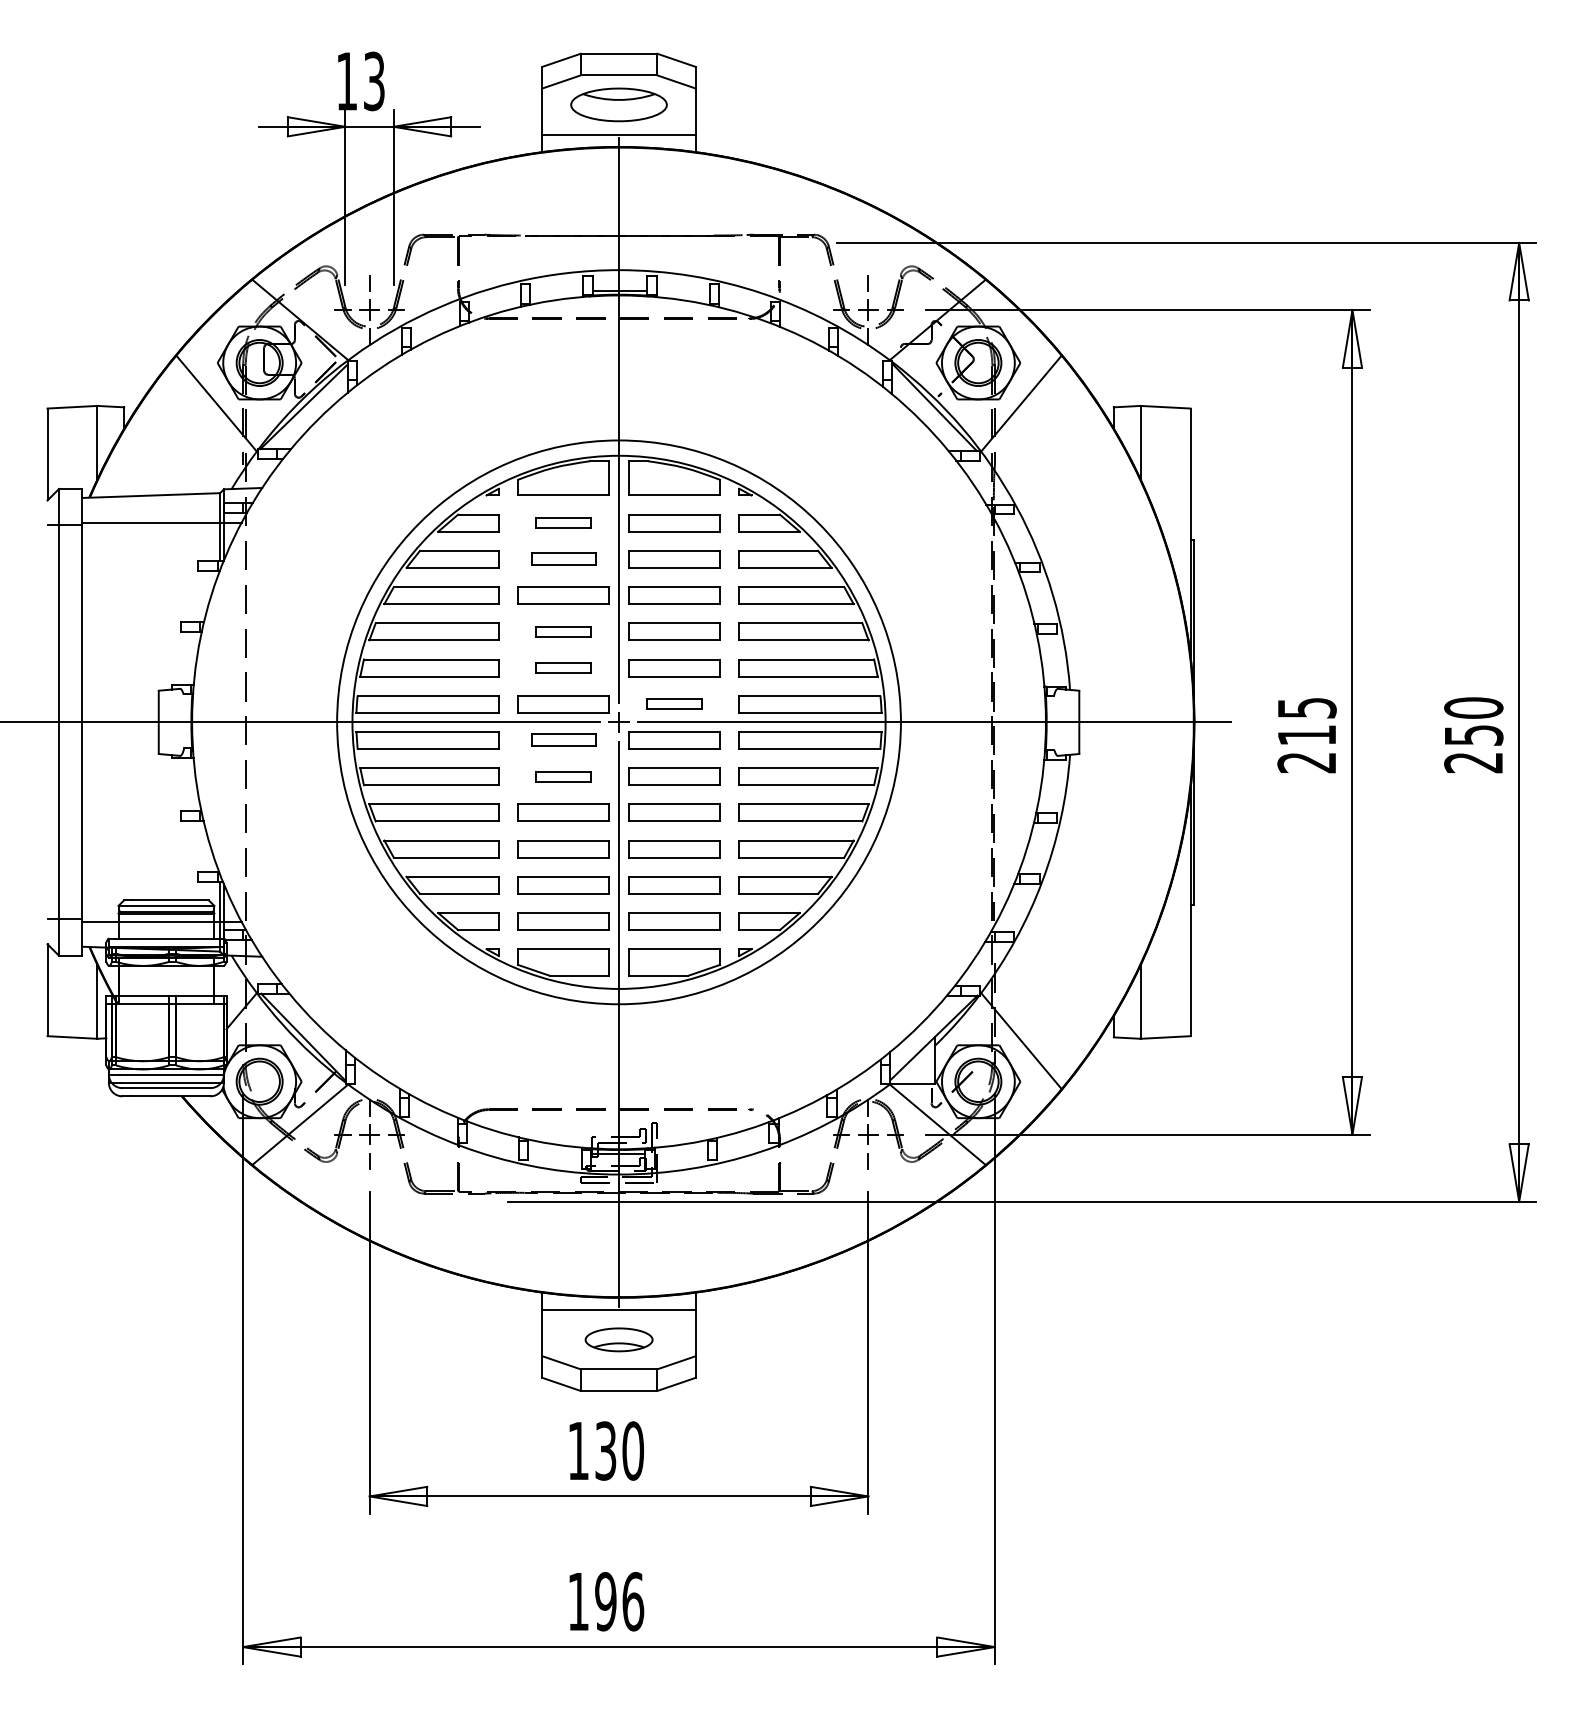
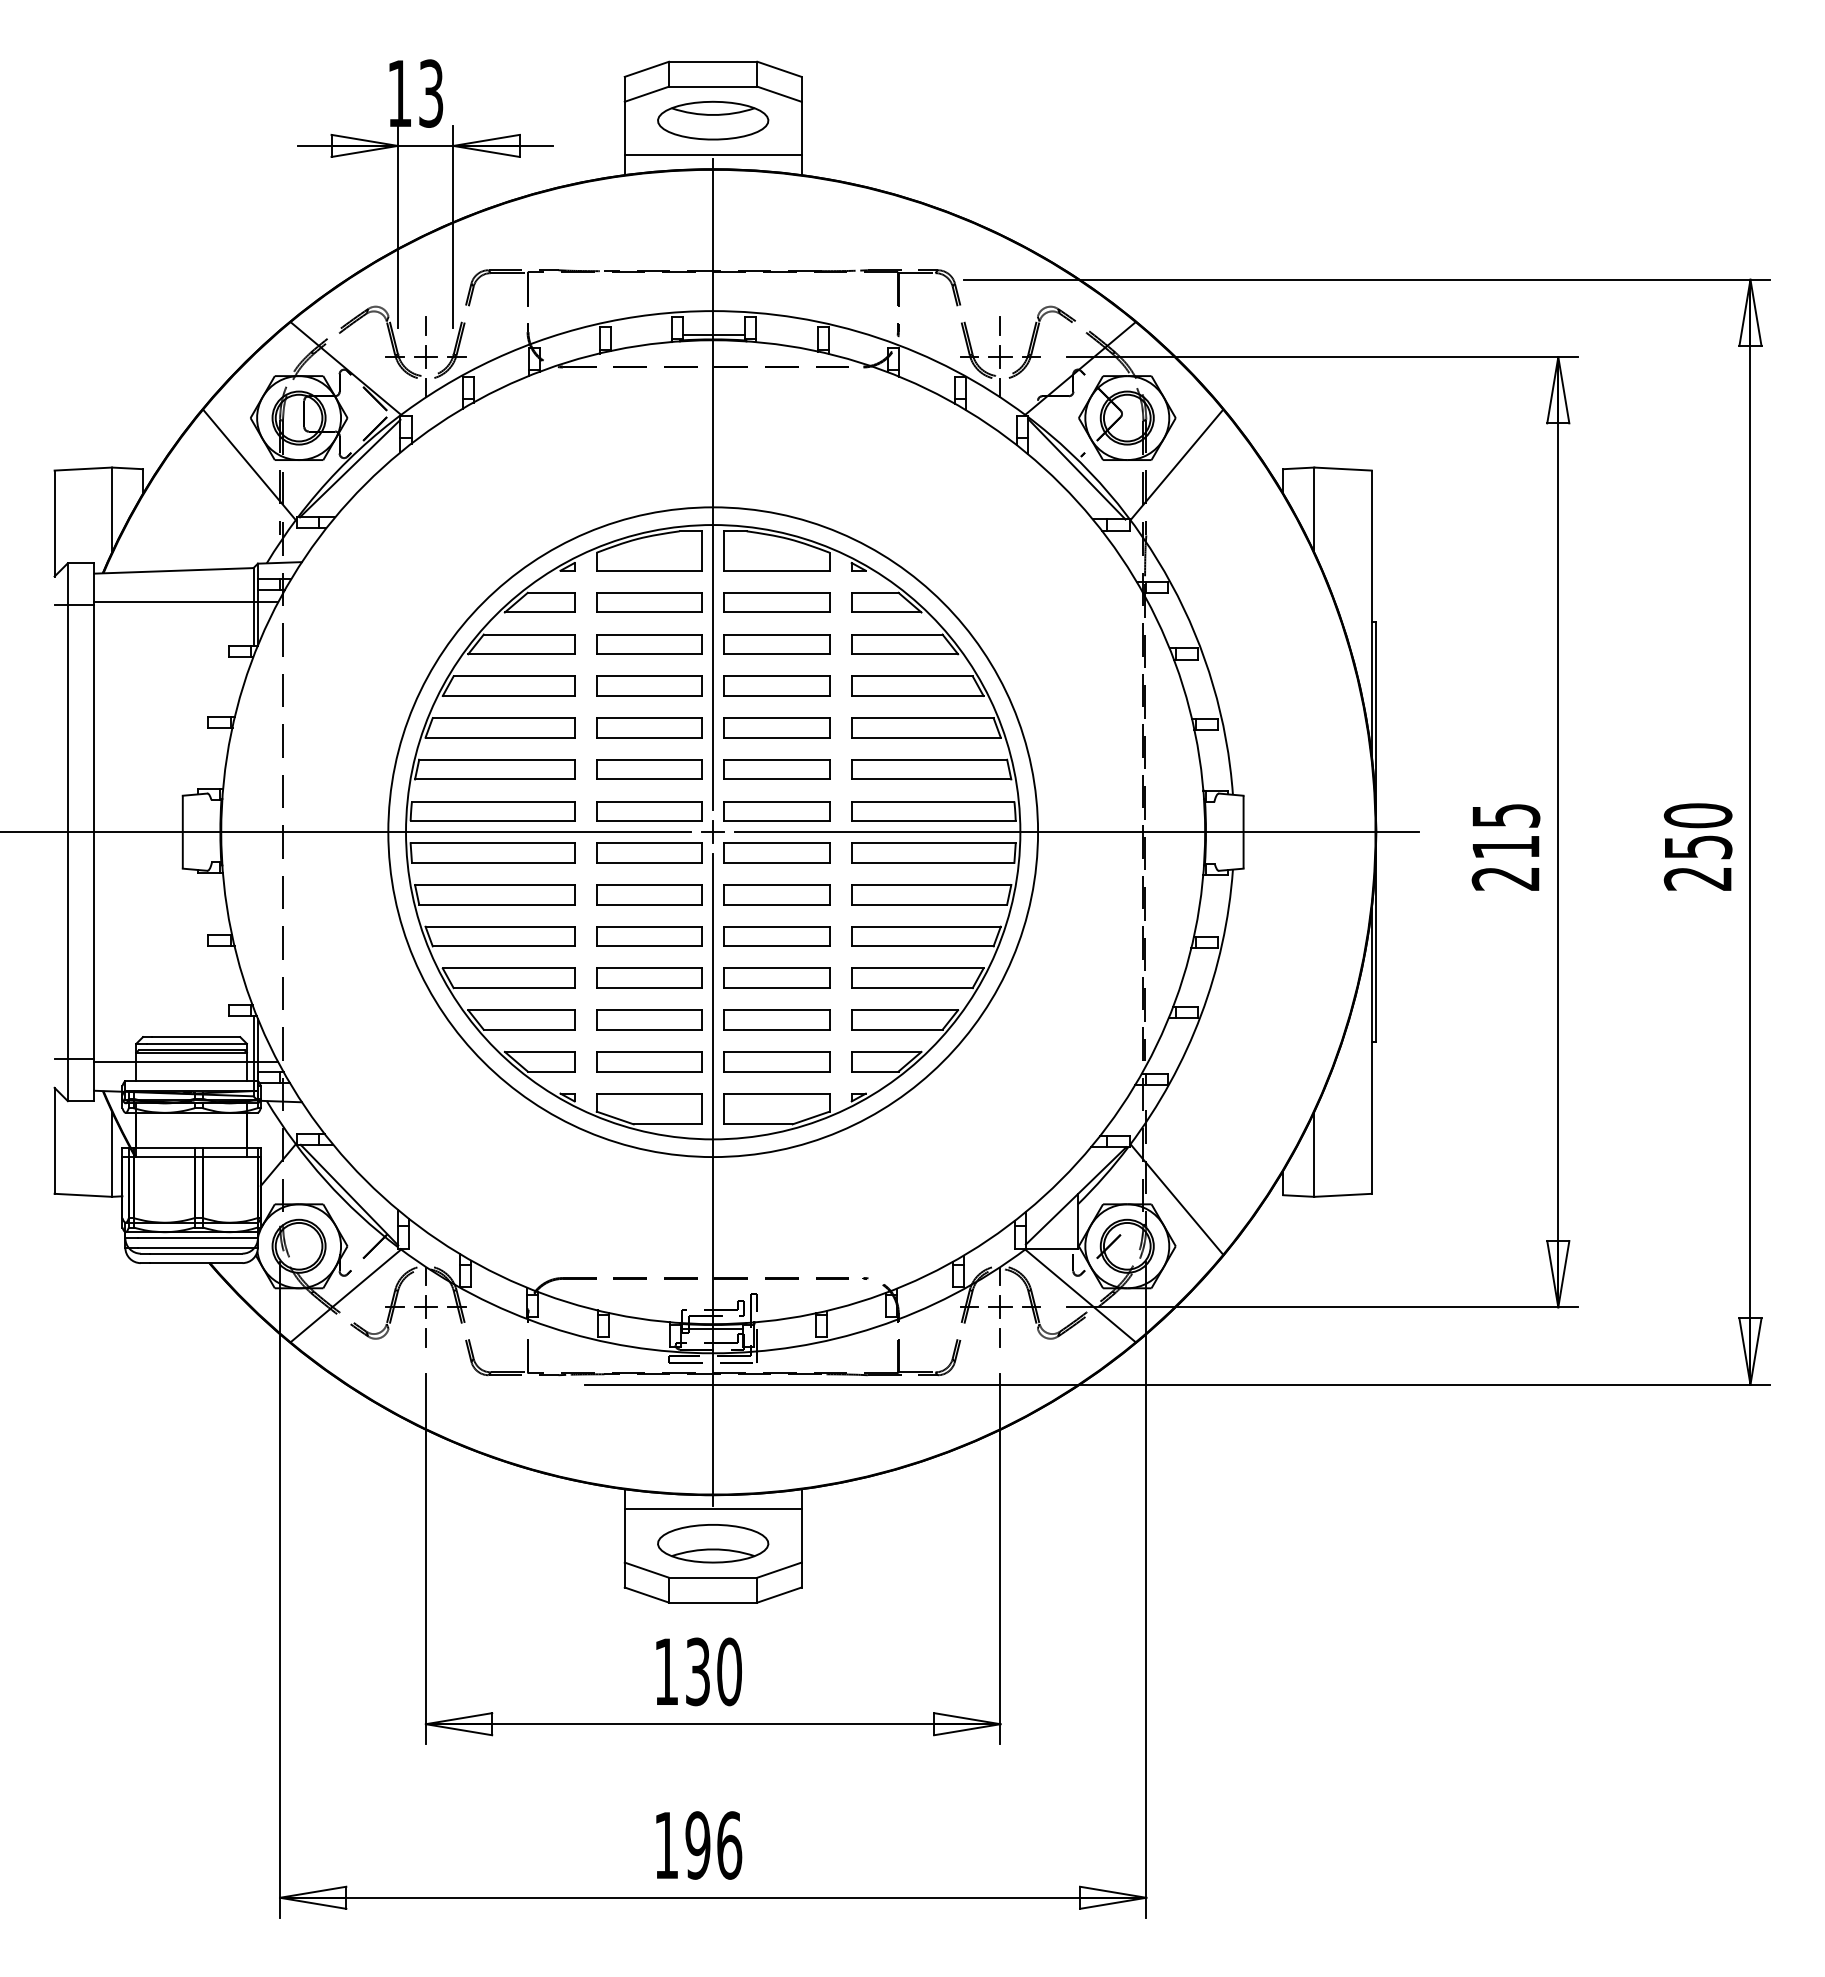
part: (563, 523) -> (649, 602), size x1.67
part: (563, 559) -> (649, 644), size x1.43
part: (563, 631) -> (649, 727), size x1.67
part: (563, 667) -> (649, 769), size x1.67
part: (673, 704) -> (776, 811), size x1.67
part: (563, 739) -> (649, 852), size x1.43
part: (563, 776) -> (649, 894), size x1.67
part: (619, 1339) -> (713, 1543), size x1.43

